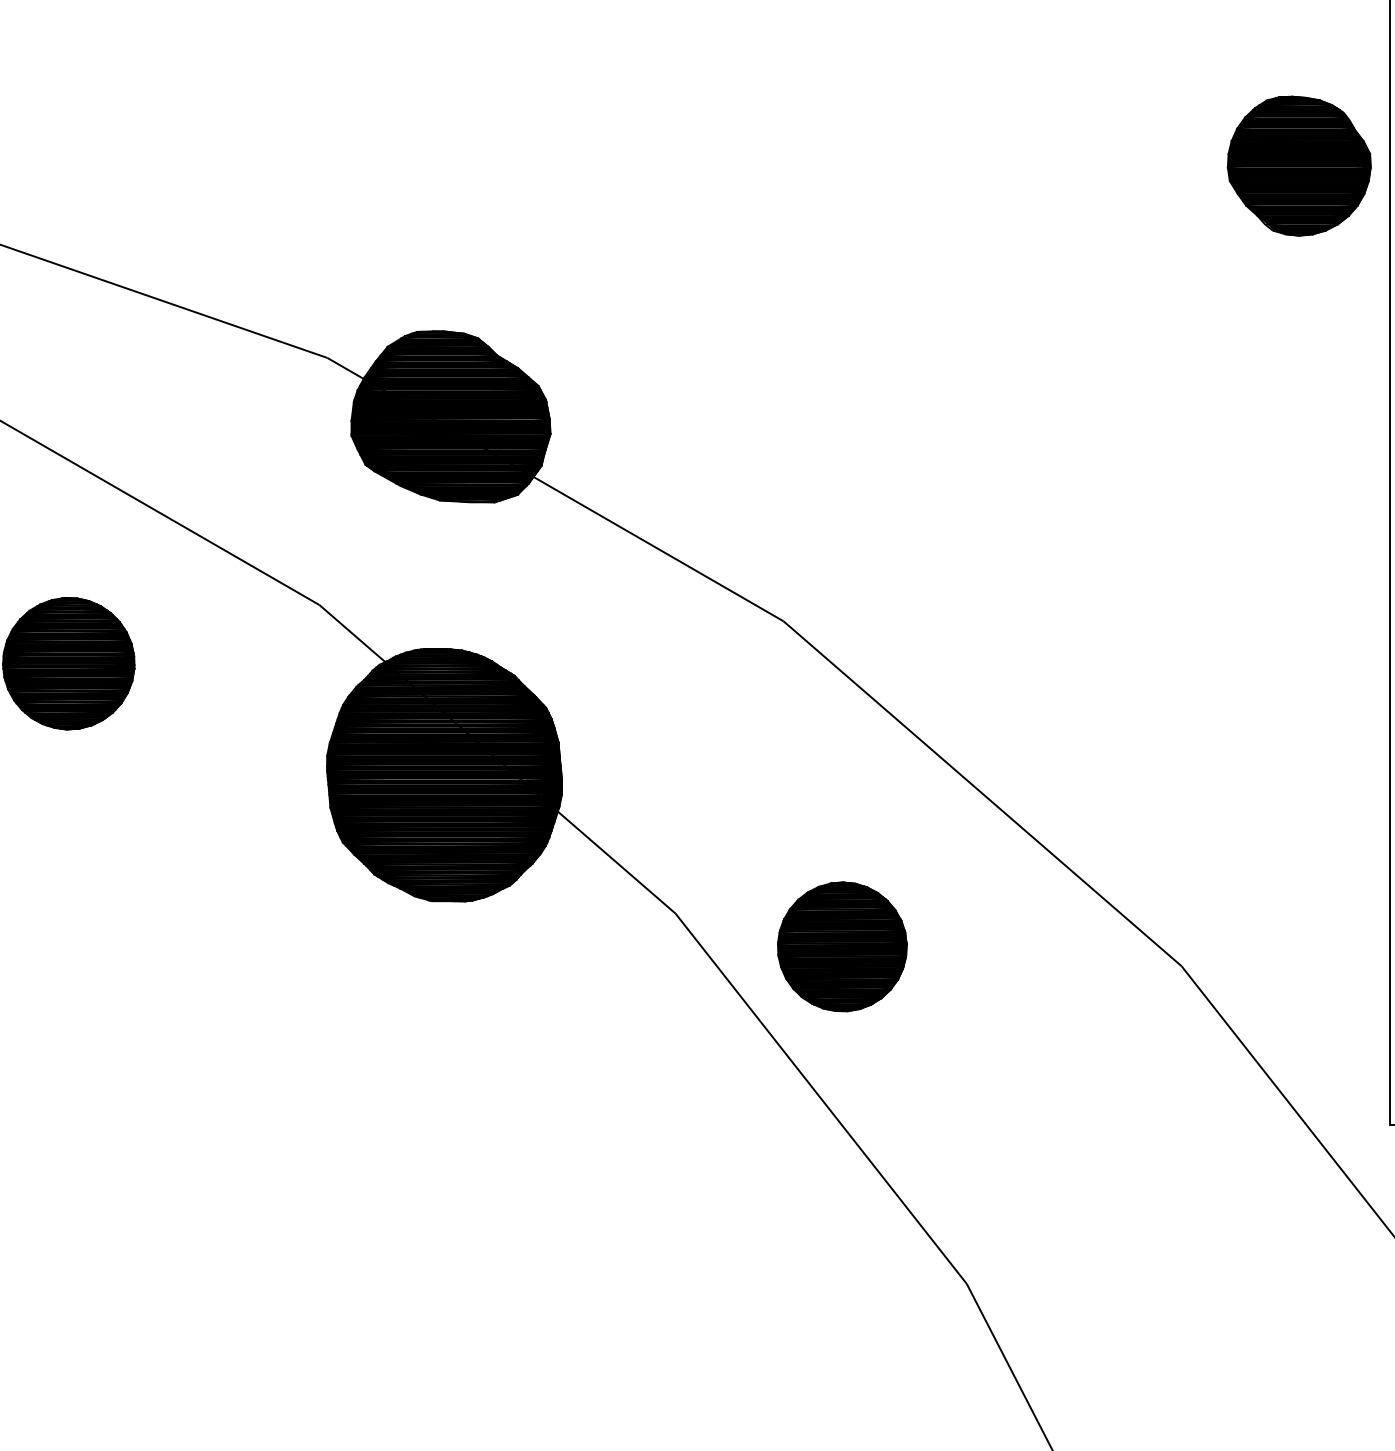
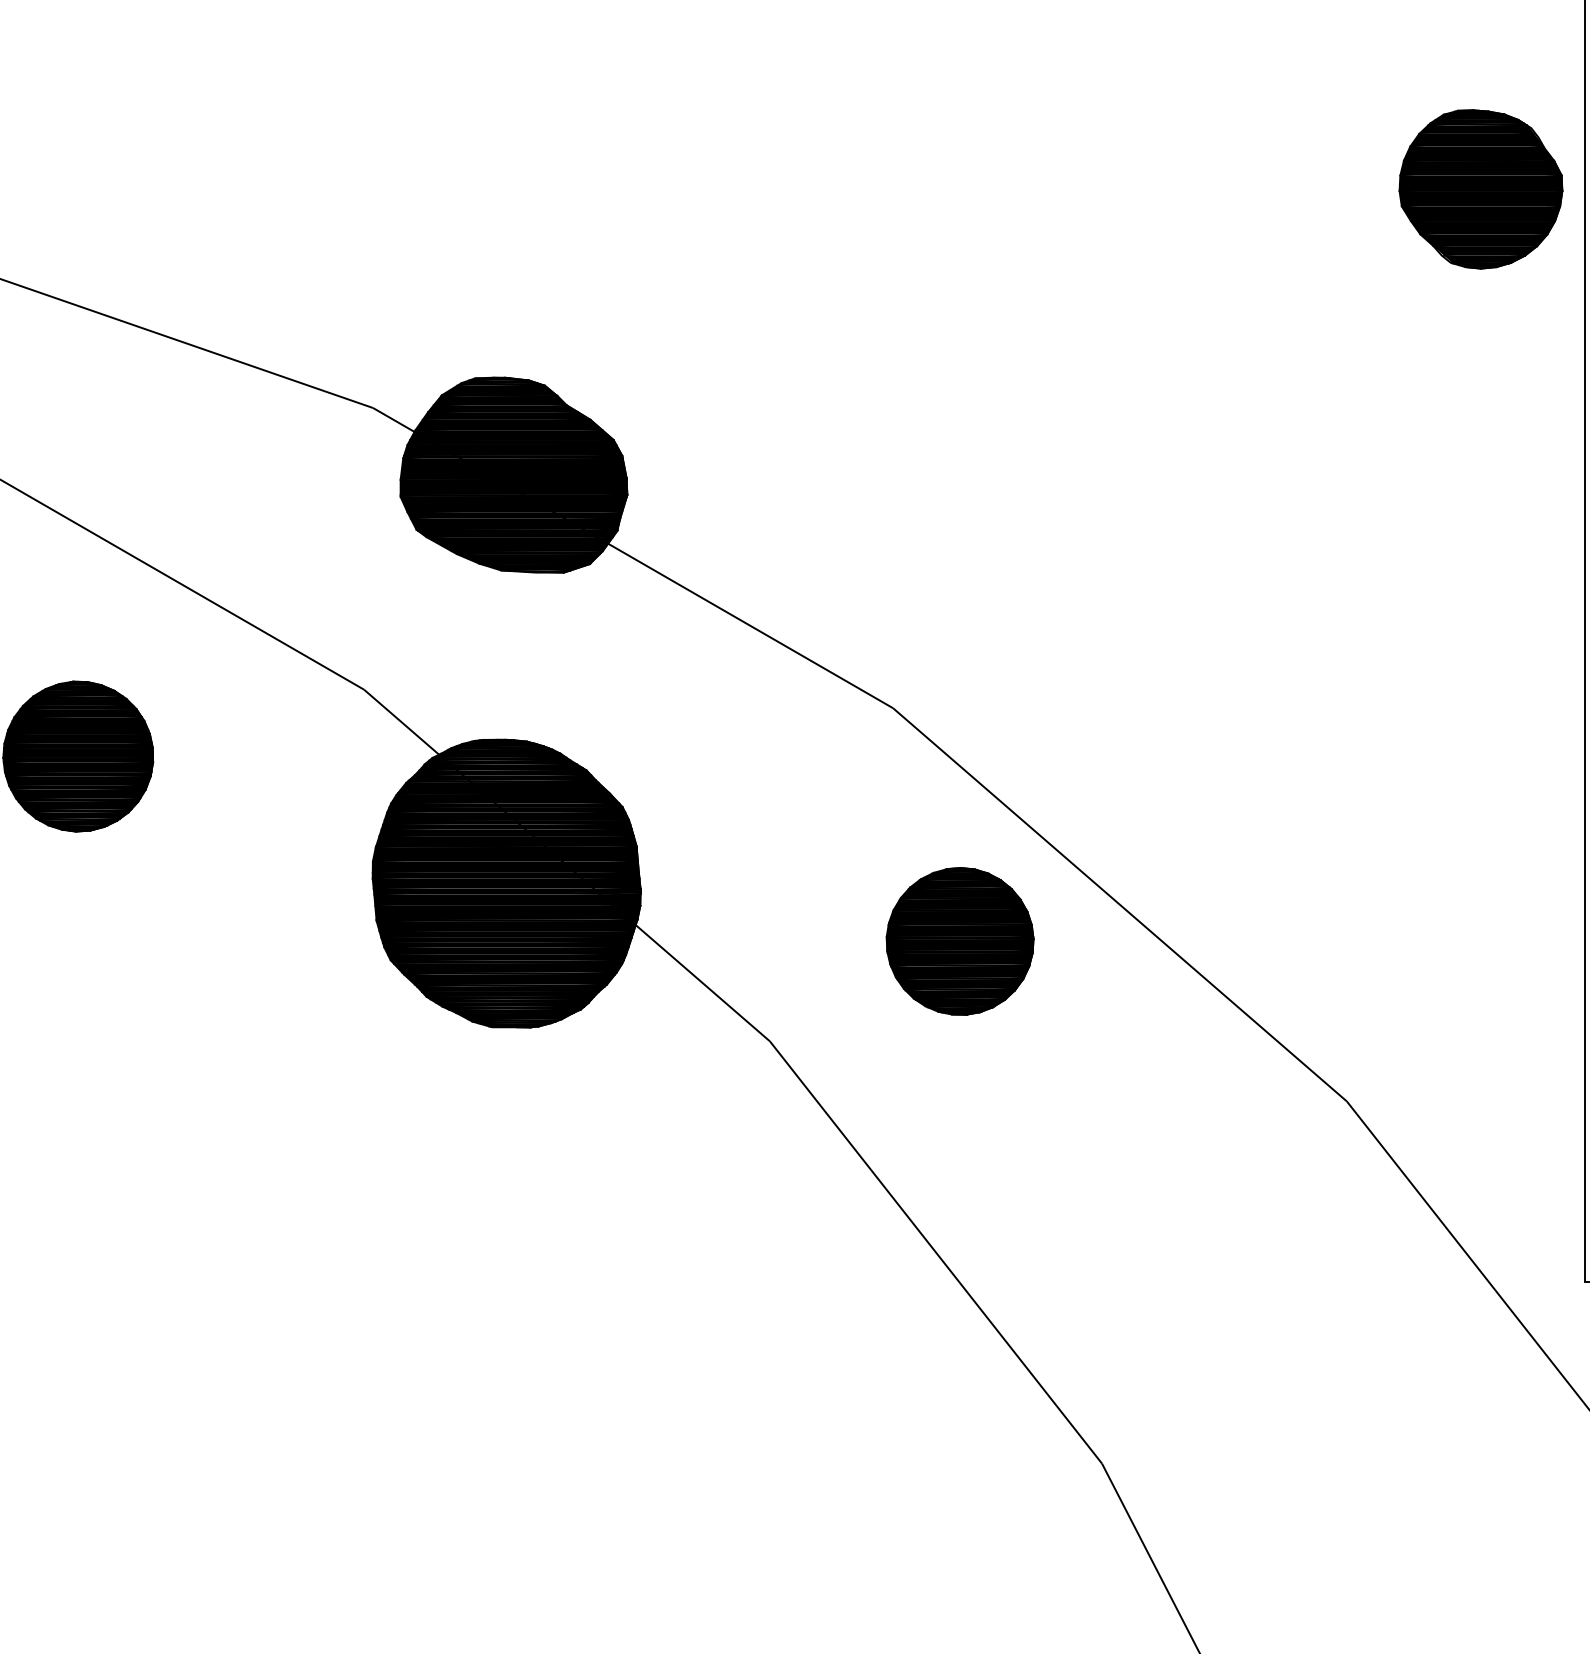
part: (842, 946) -> (960, 940), moved

